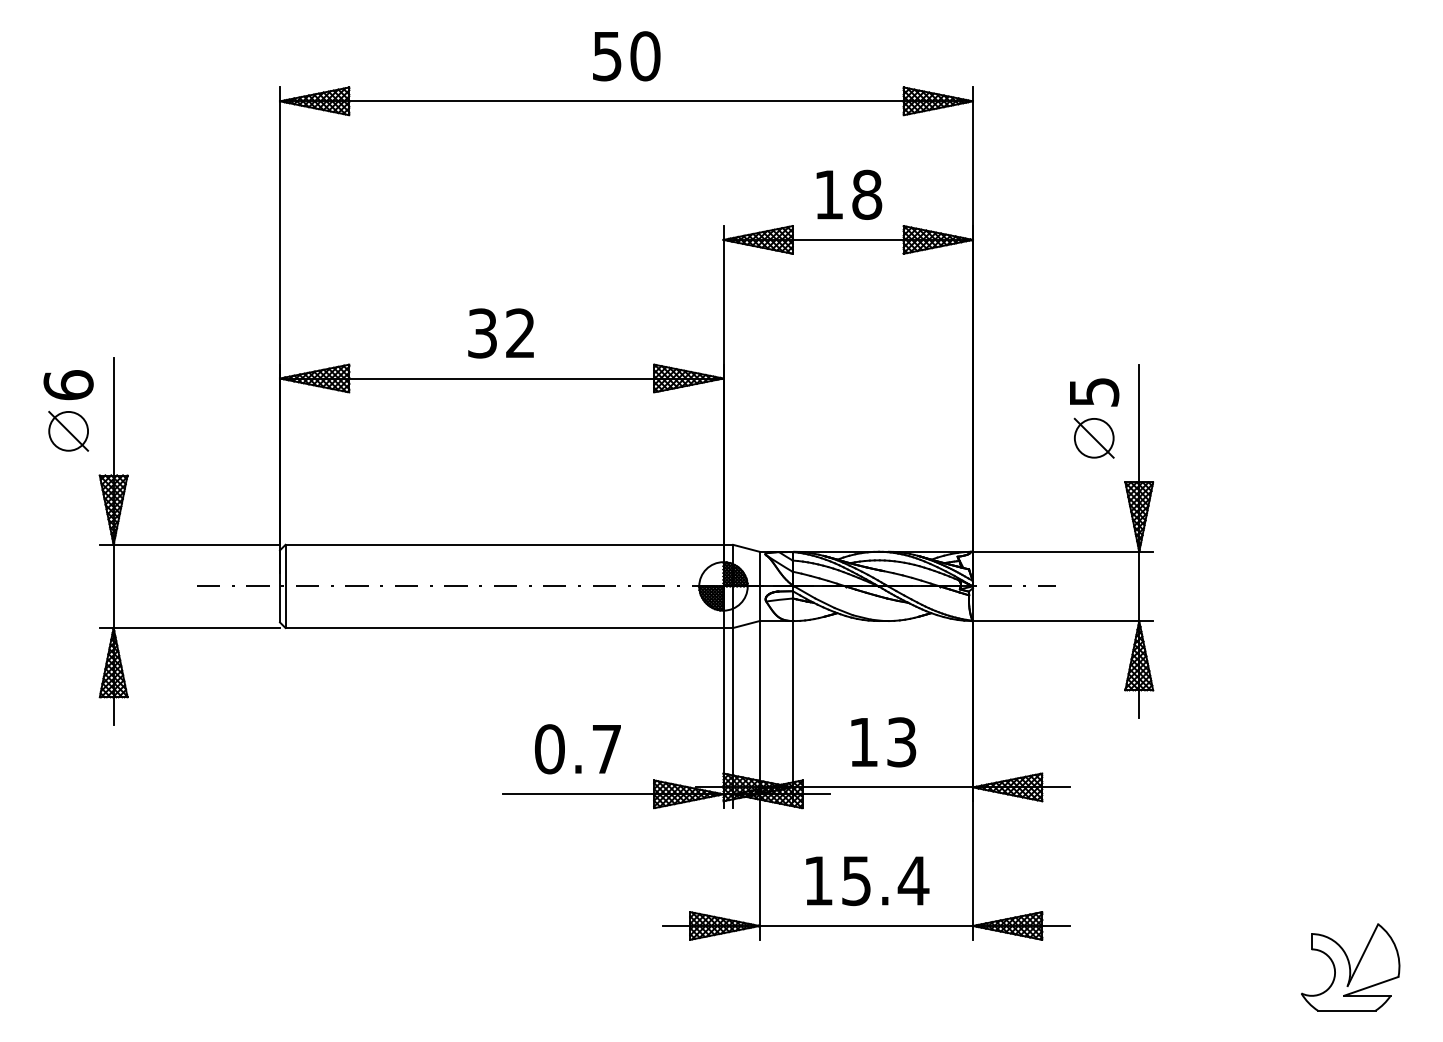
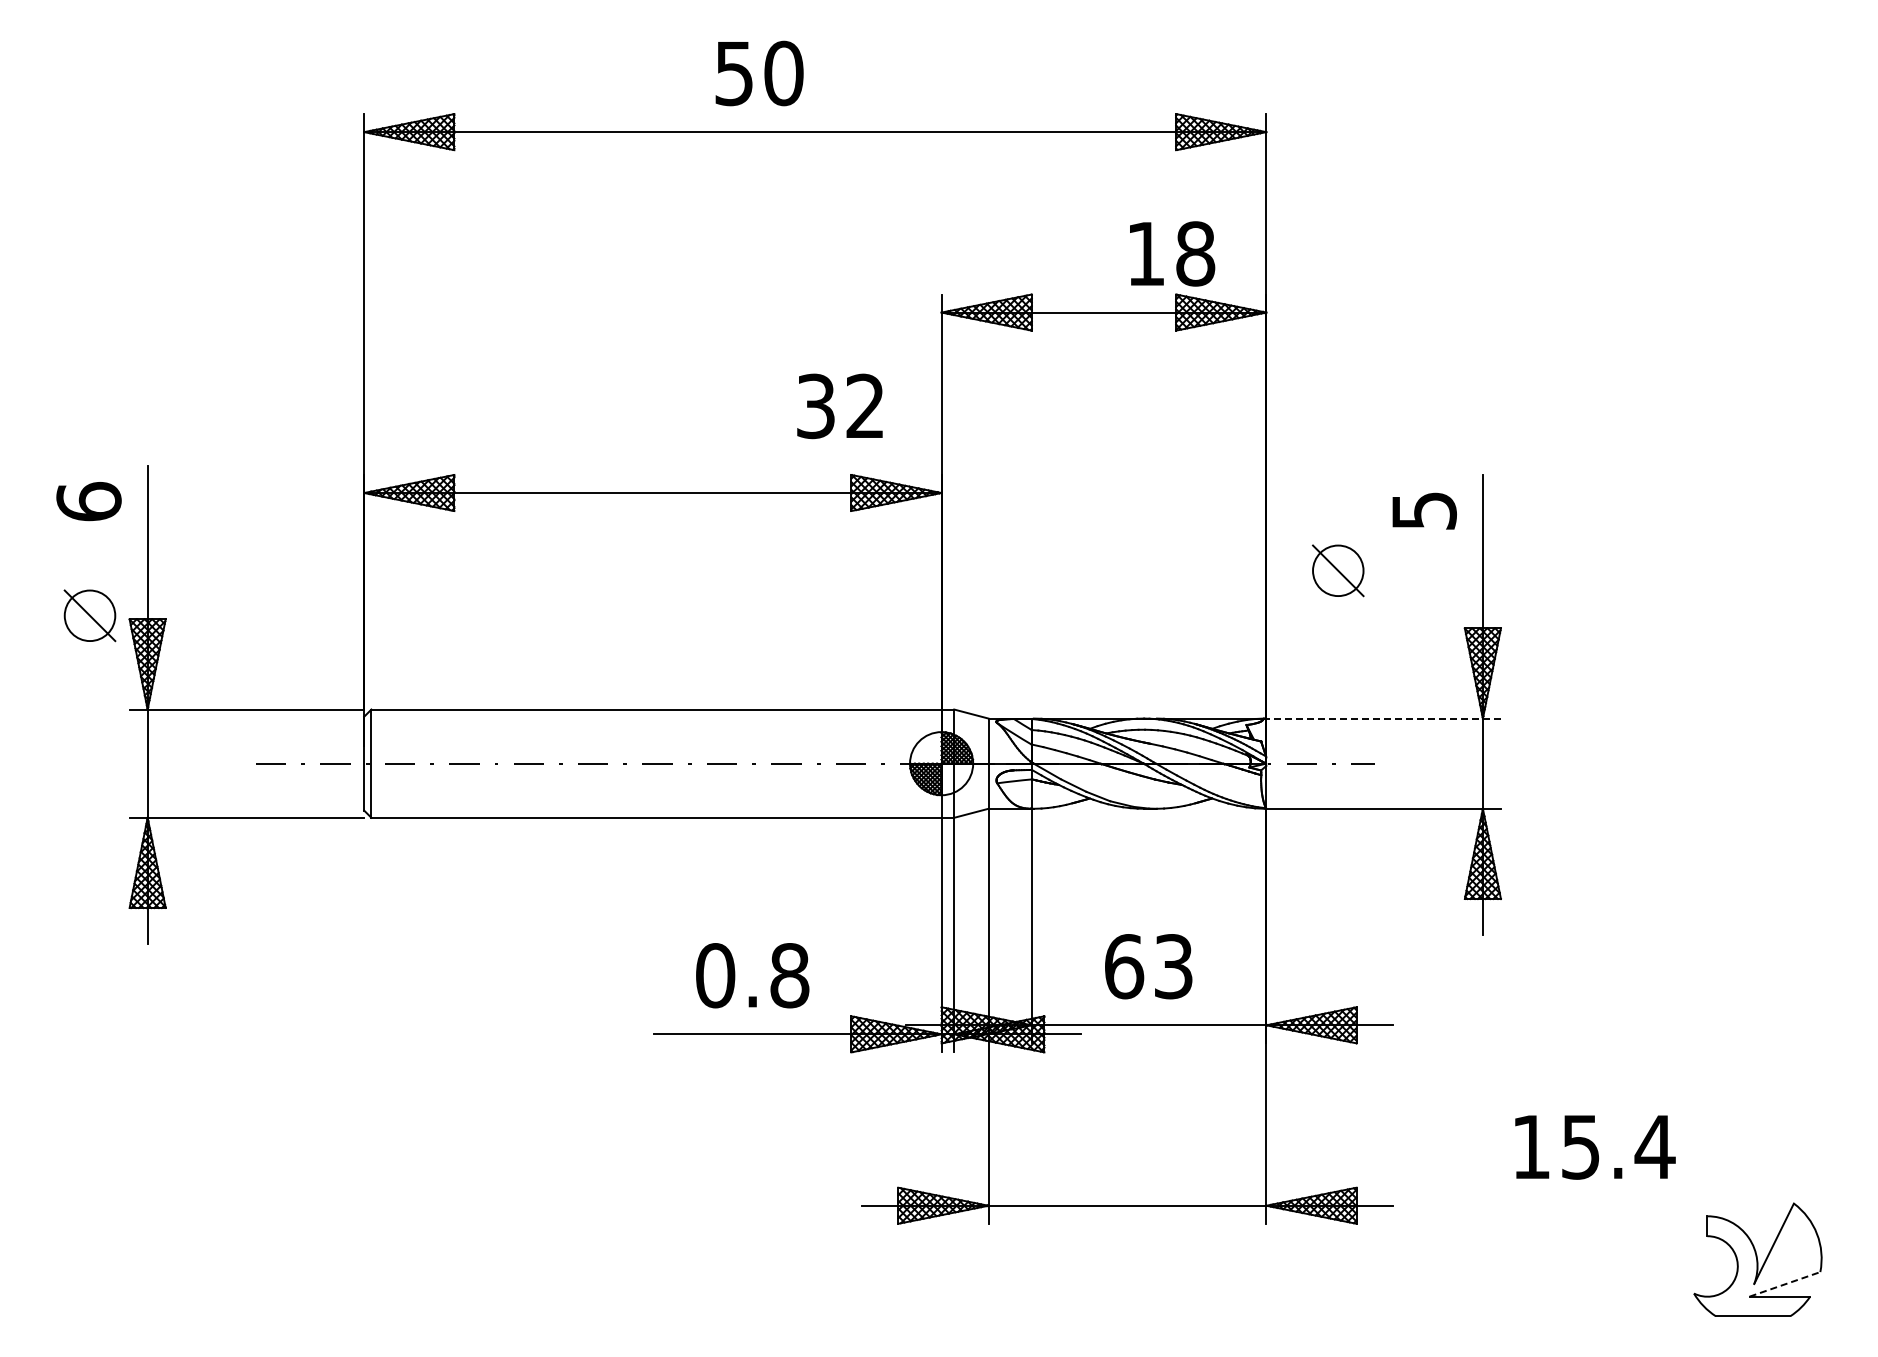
text: (626, 56) -> (759, 73), moved
text: (849, 194) -> (1172, 253), moved
text: (500, 333) -> (839, 406), moved
part: (68, 431) -> (89, 615), moved
part: (1094, 438) -> (1338, 570), moved
line: (1062, 551) -> (1383, 718), solid -> dashed
text: (863, 742) -> (1124, 966), 13 -> 63
text: (606, 749) -> (789, 975), 0.7 -> 0.8
text: (867, 881) -> (1595, 1147), moved
line: (1371, 986) -> (1785, 1284), solid -> dashed

